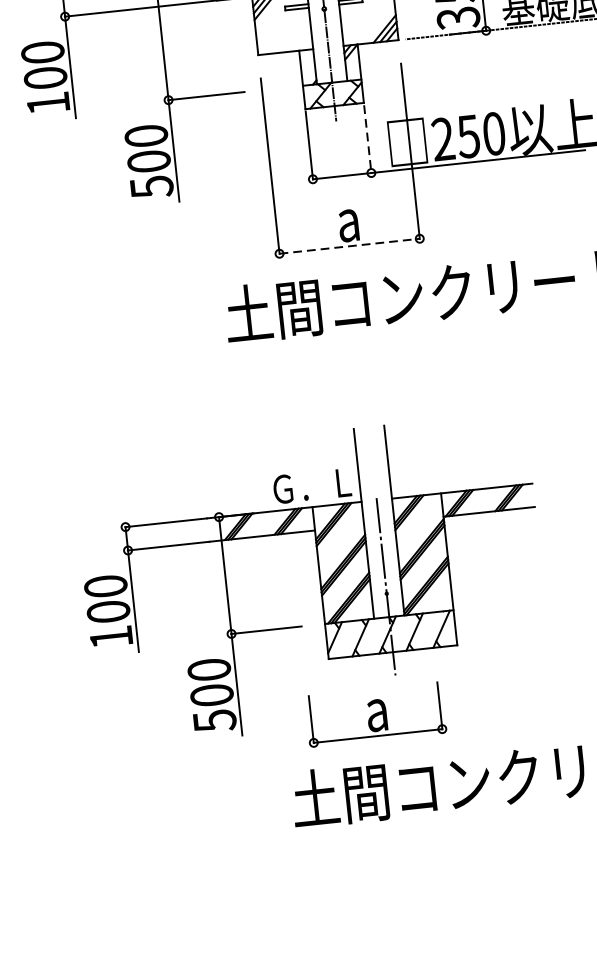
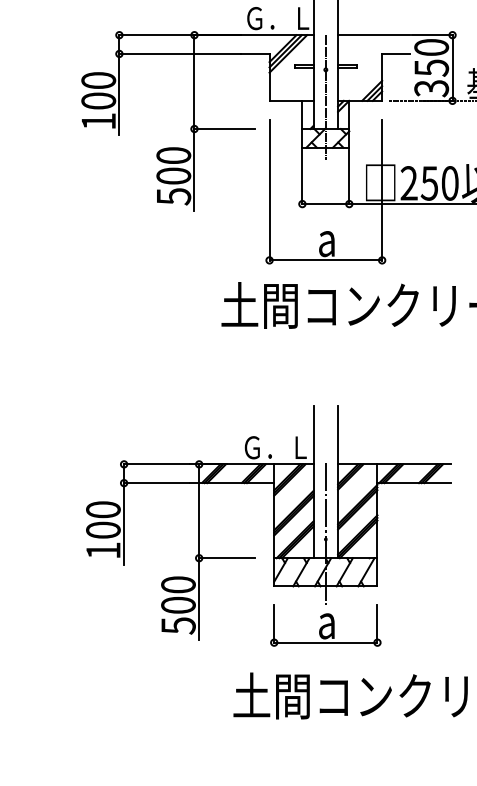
line: (368, 139) -> (349, 177), dashed -> solid
line: (350, 246) -> (326, 260), dashed -> solid
part: (375, 714) -> (325, 625), moved

